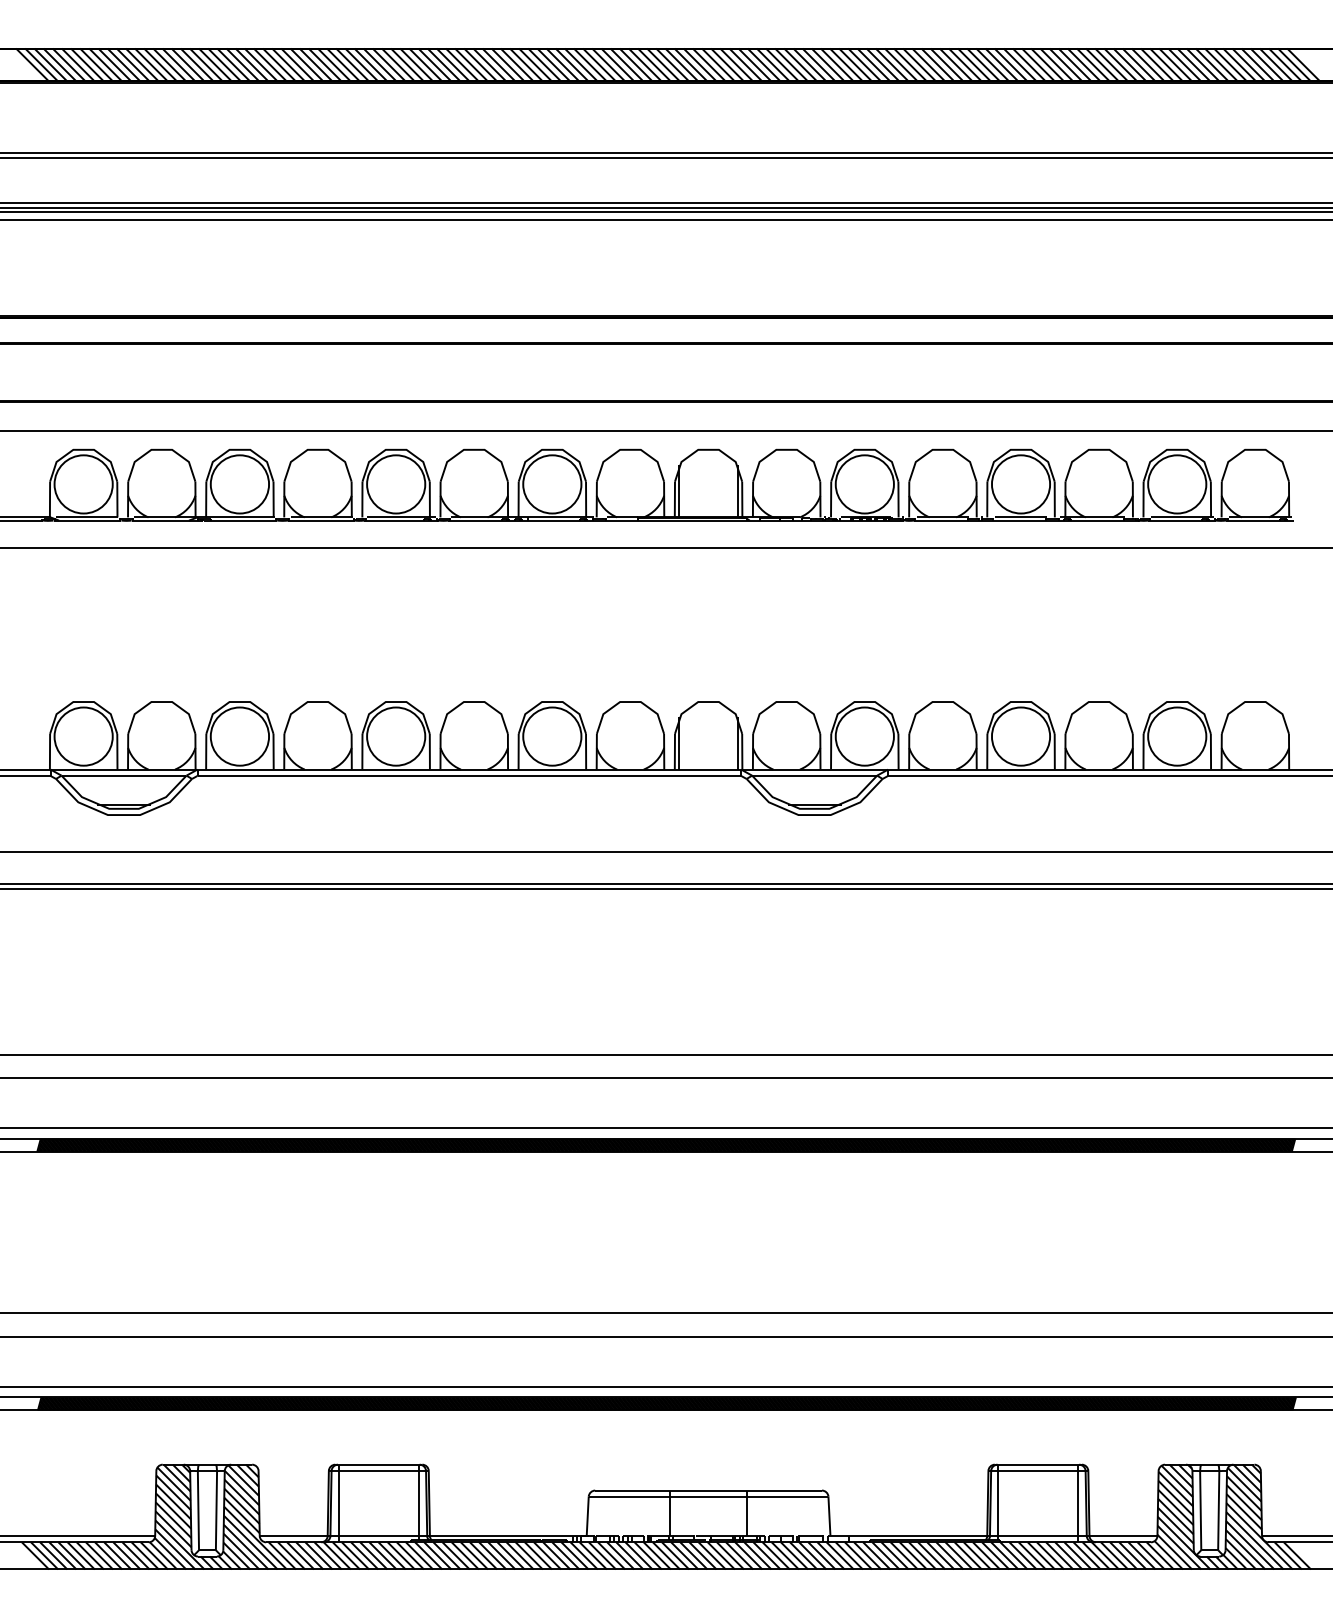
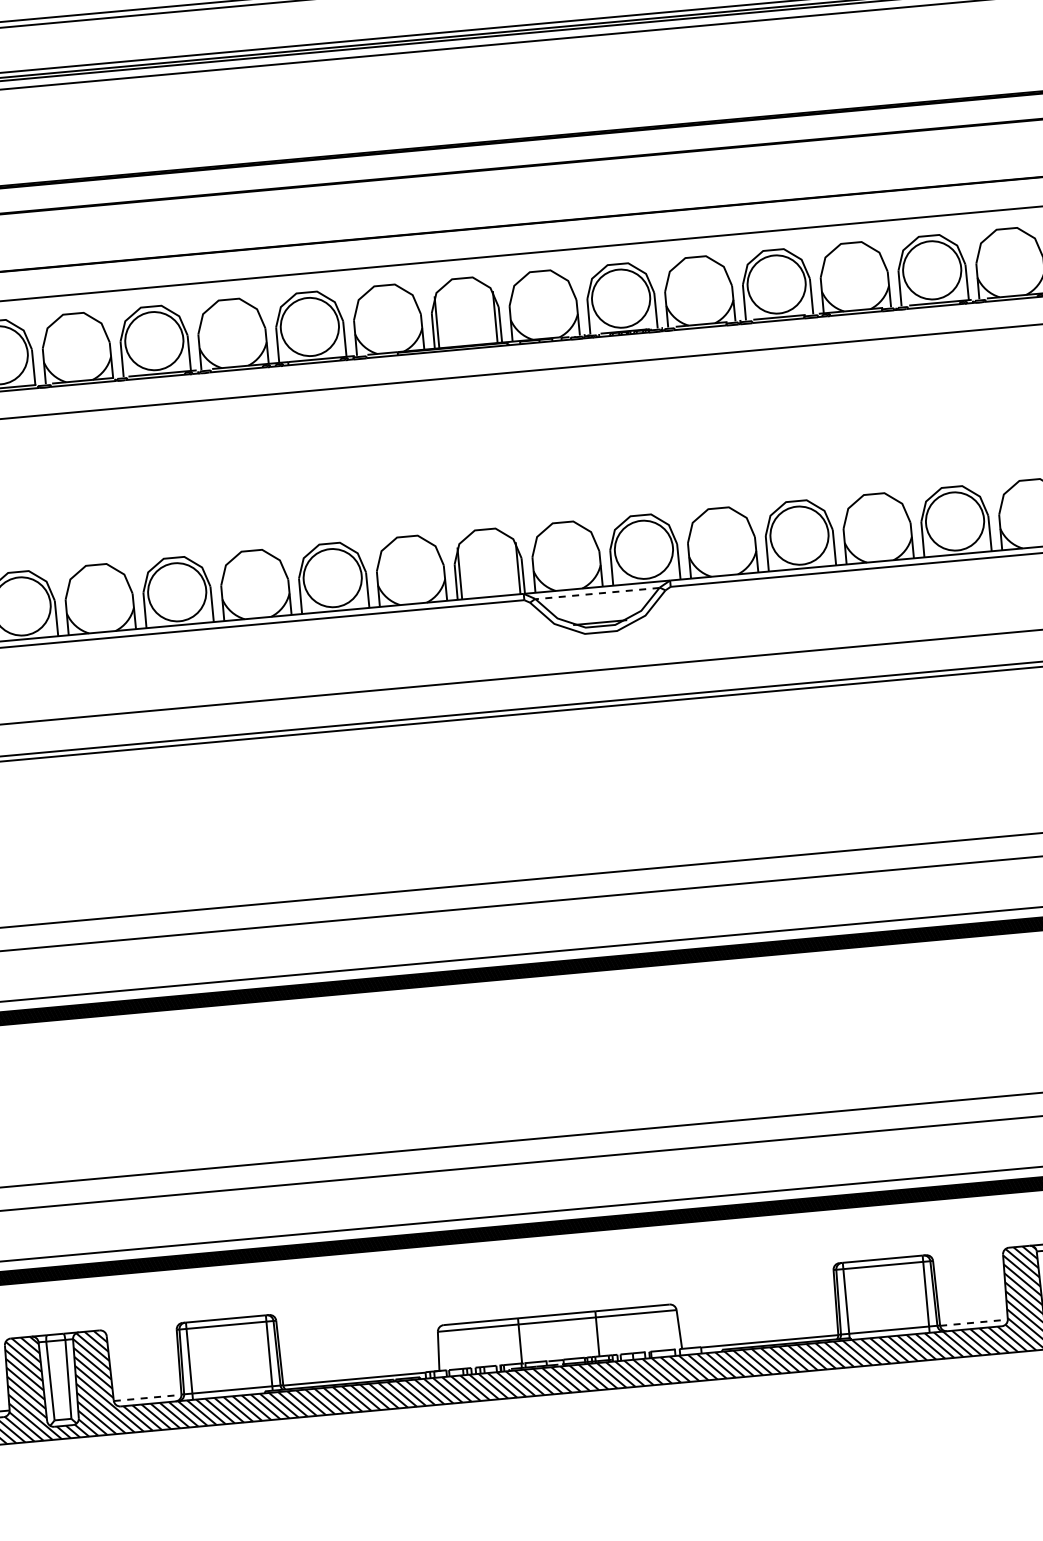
line: (814, 775) -> (597, 593), solid -> dashed
line: (293, 1536) -> (147, 1398), solid -> dashed
line: (1123, 1536) -> (974, 1322), solid -> dashed

